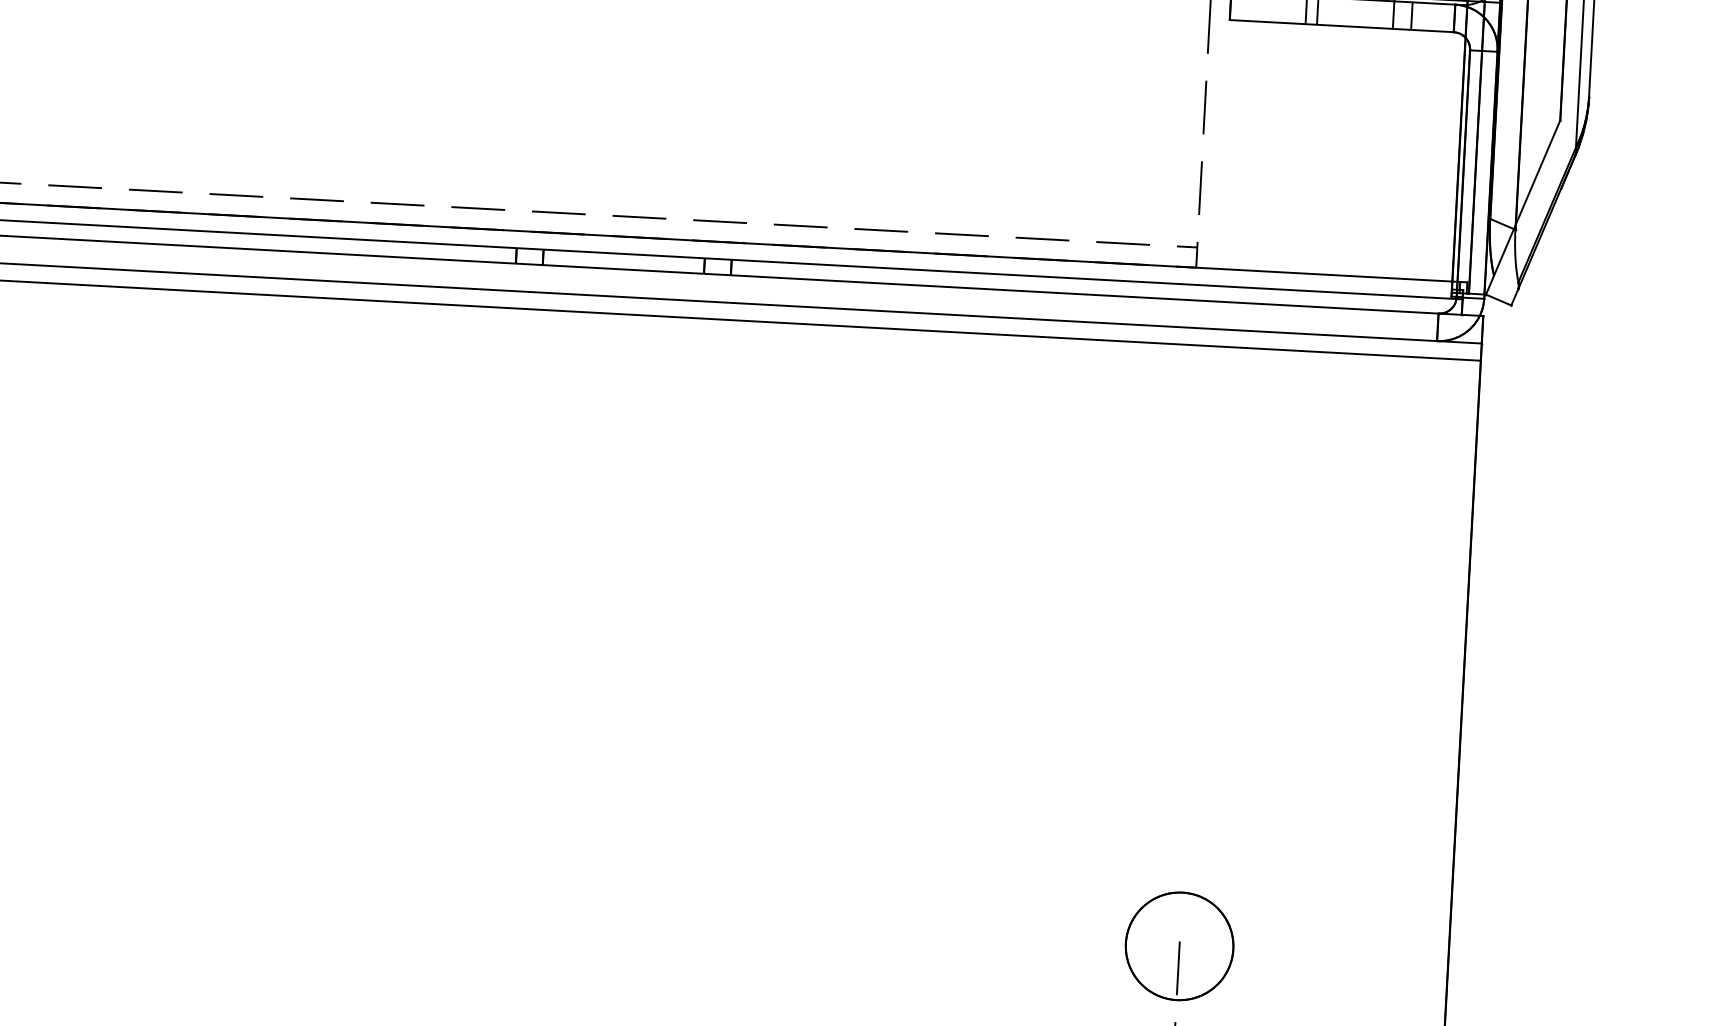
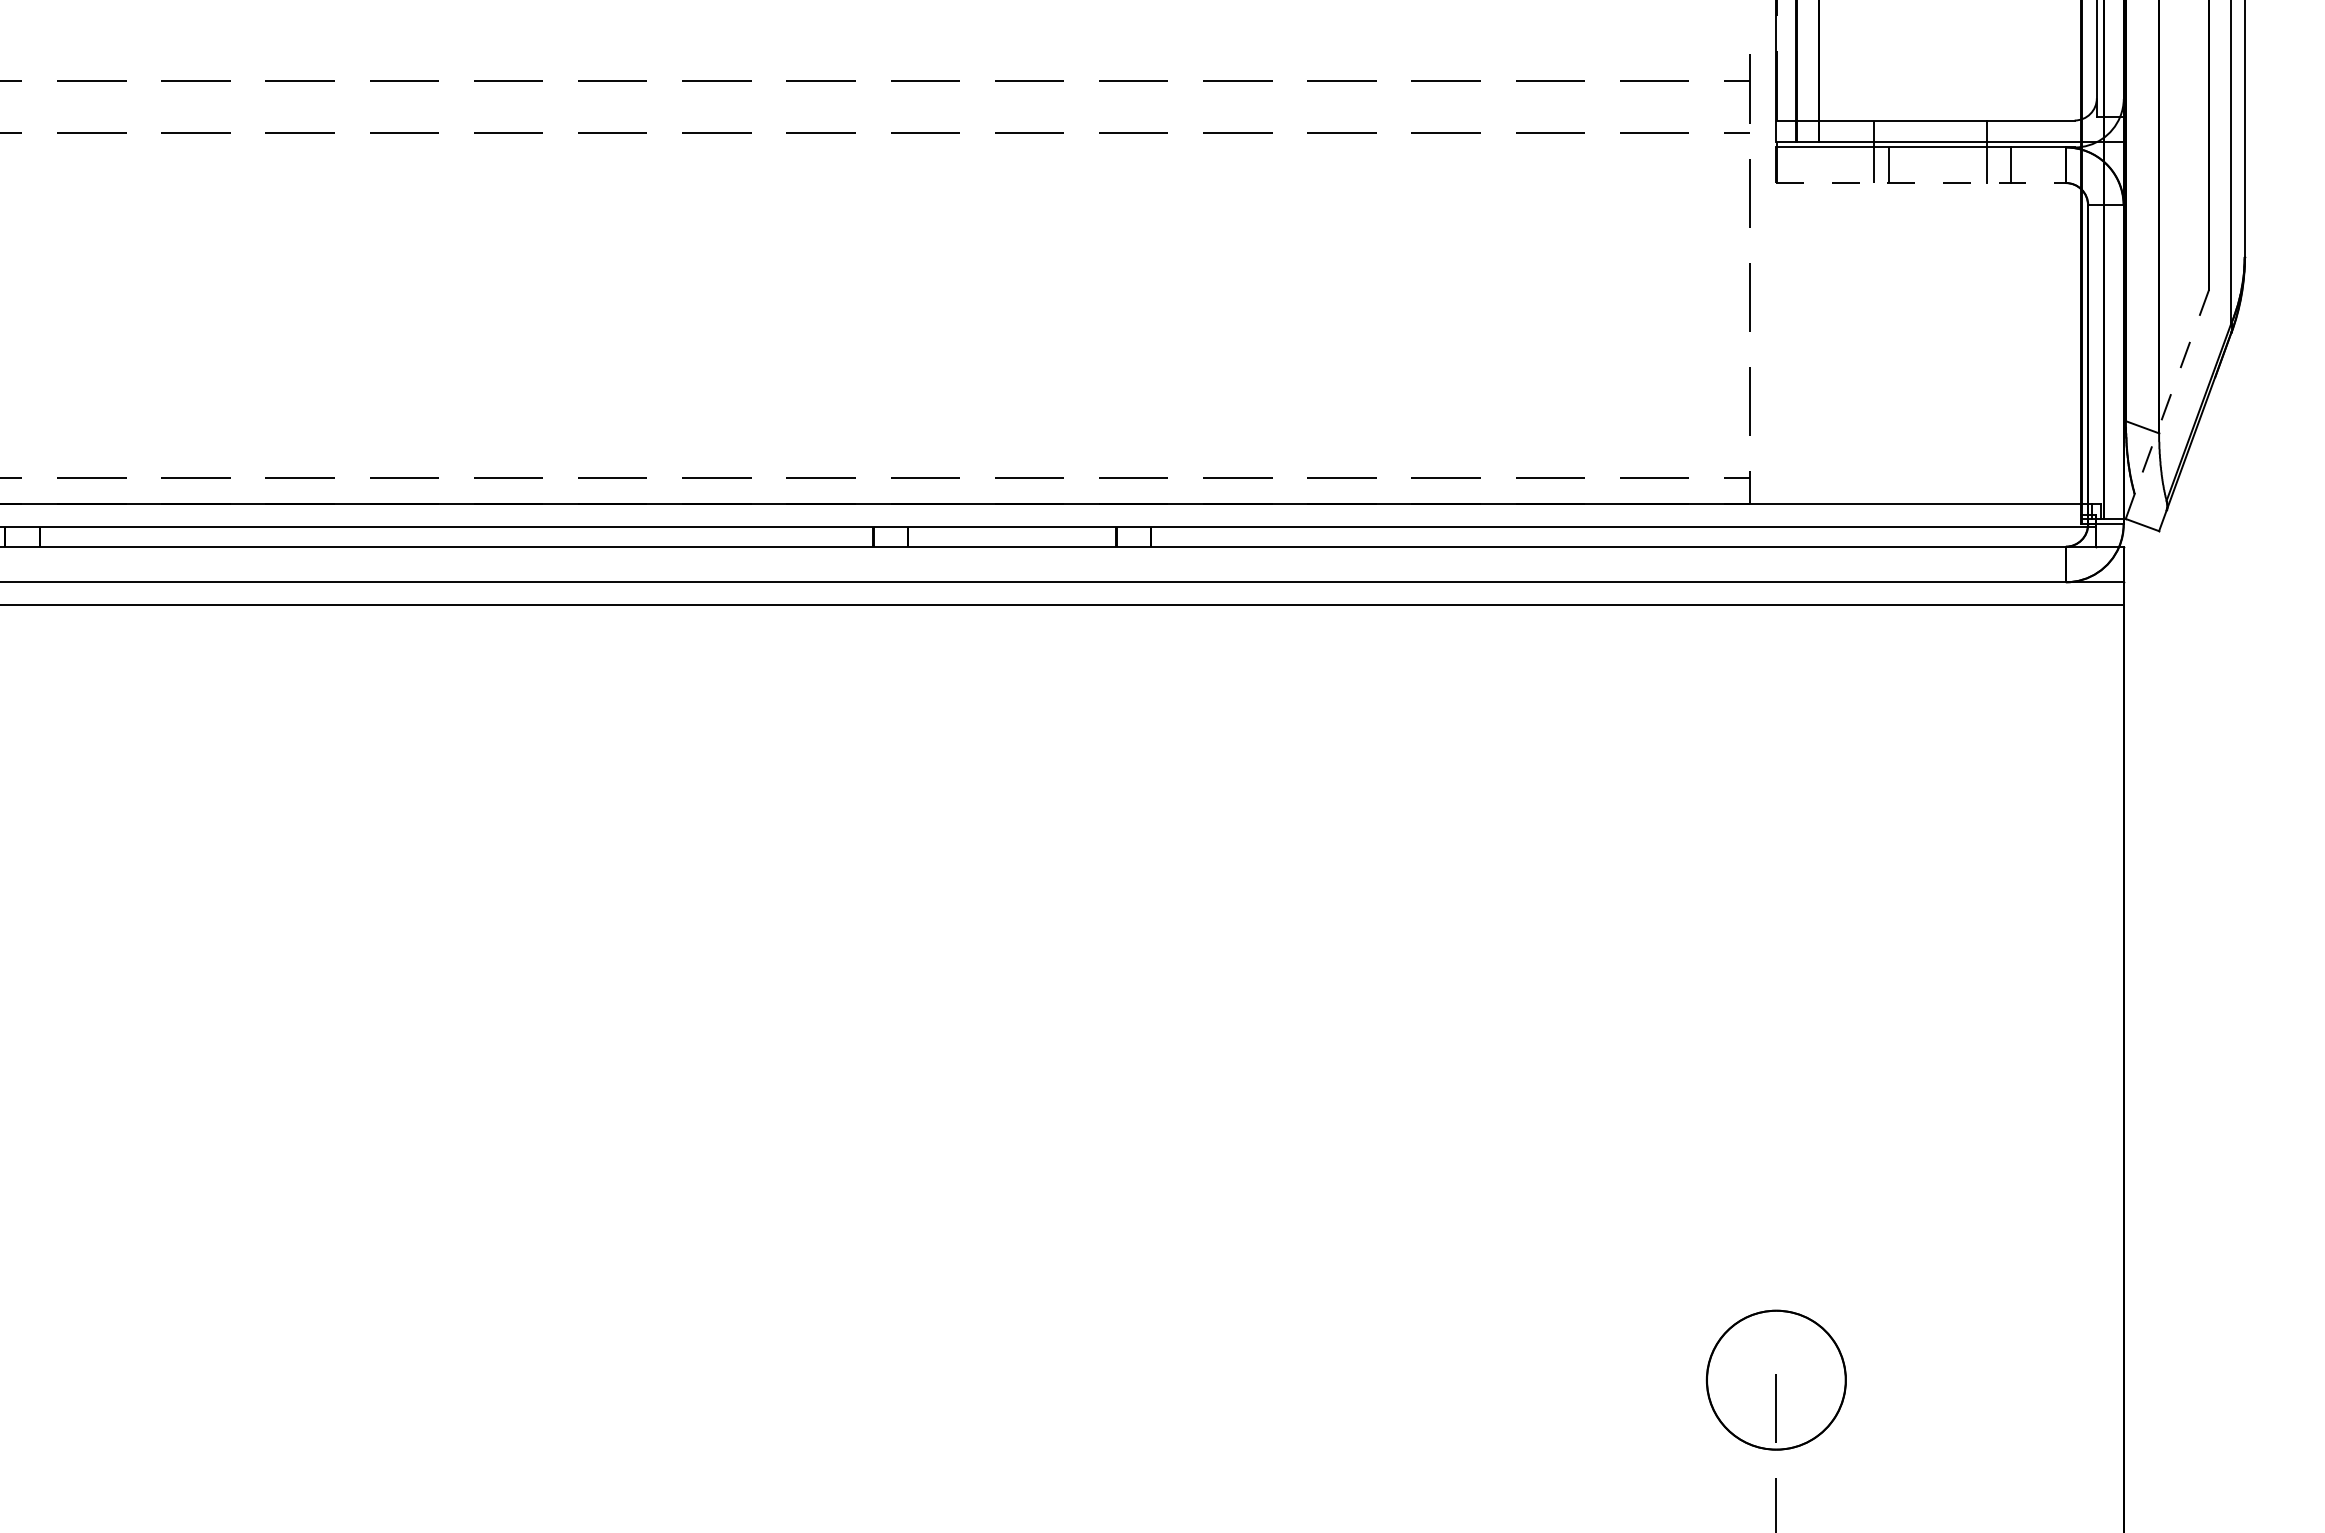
line: (1342, 26) -> (1921, 183), solid -> dashed
line: (1526, 197) -> (2171, 391), solid -> dashed

